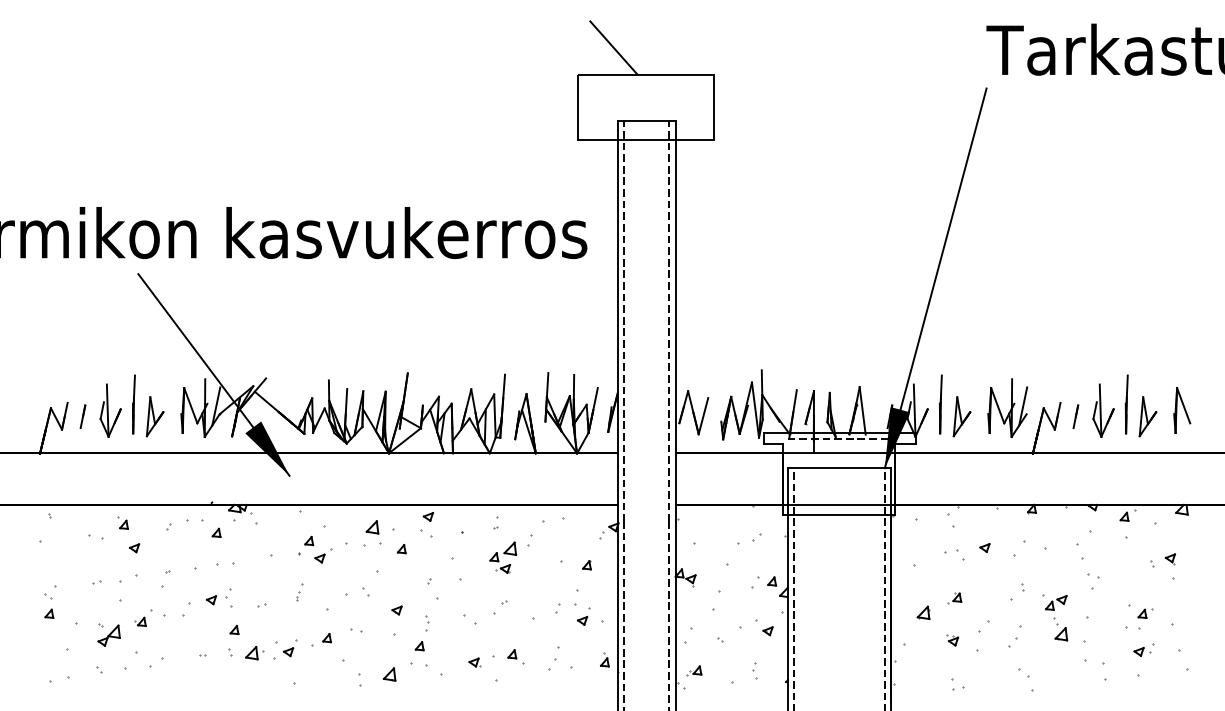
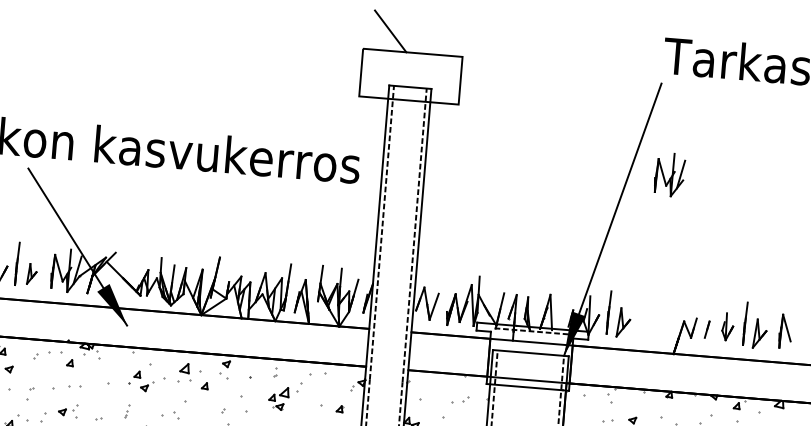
part: (1007, 407) -> (669, 174), moved
part: (1103, 410) -> (727, 326), size x0.7
part: (154, 416) -> (31, 273), size x0.7

